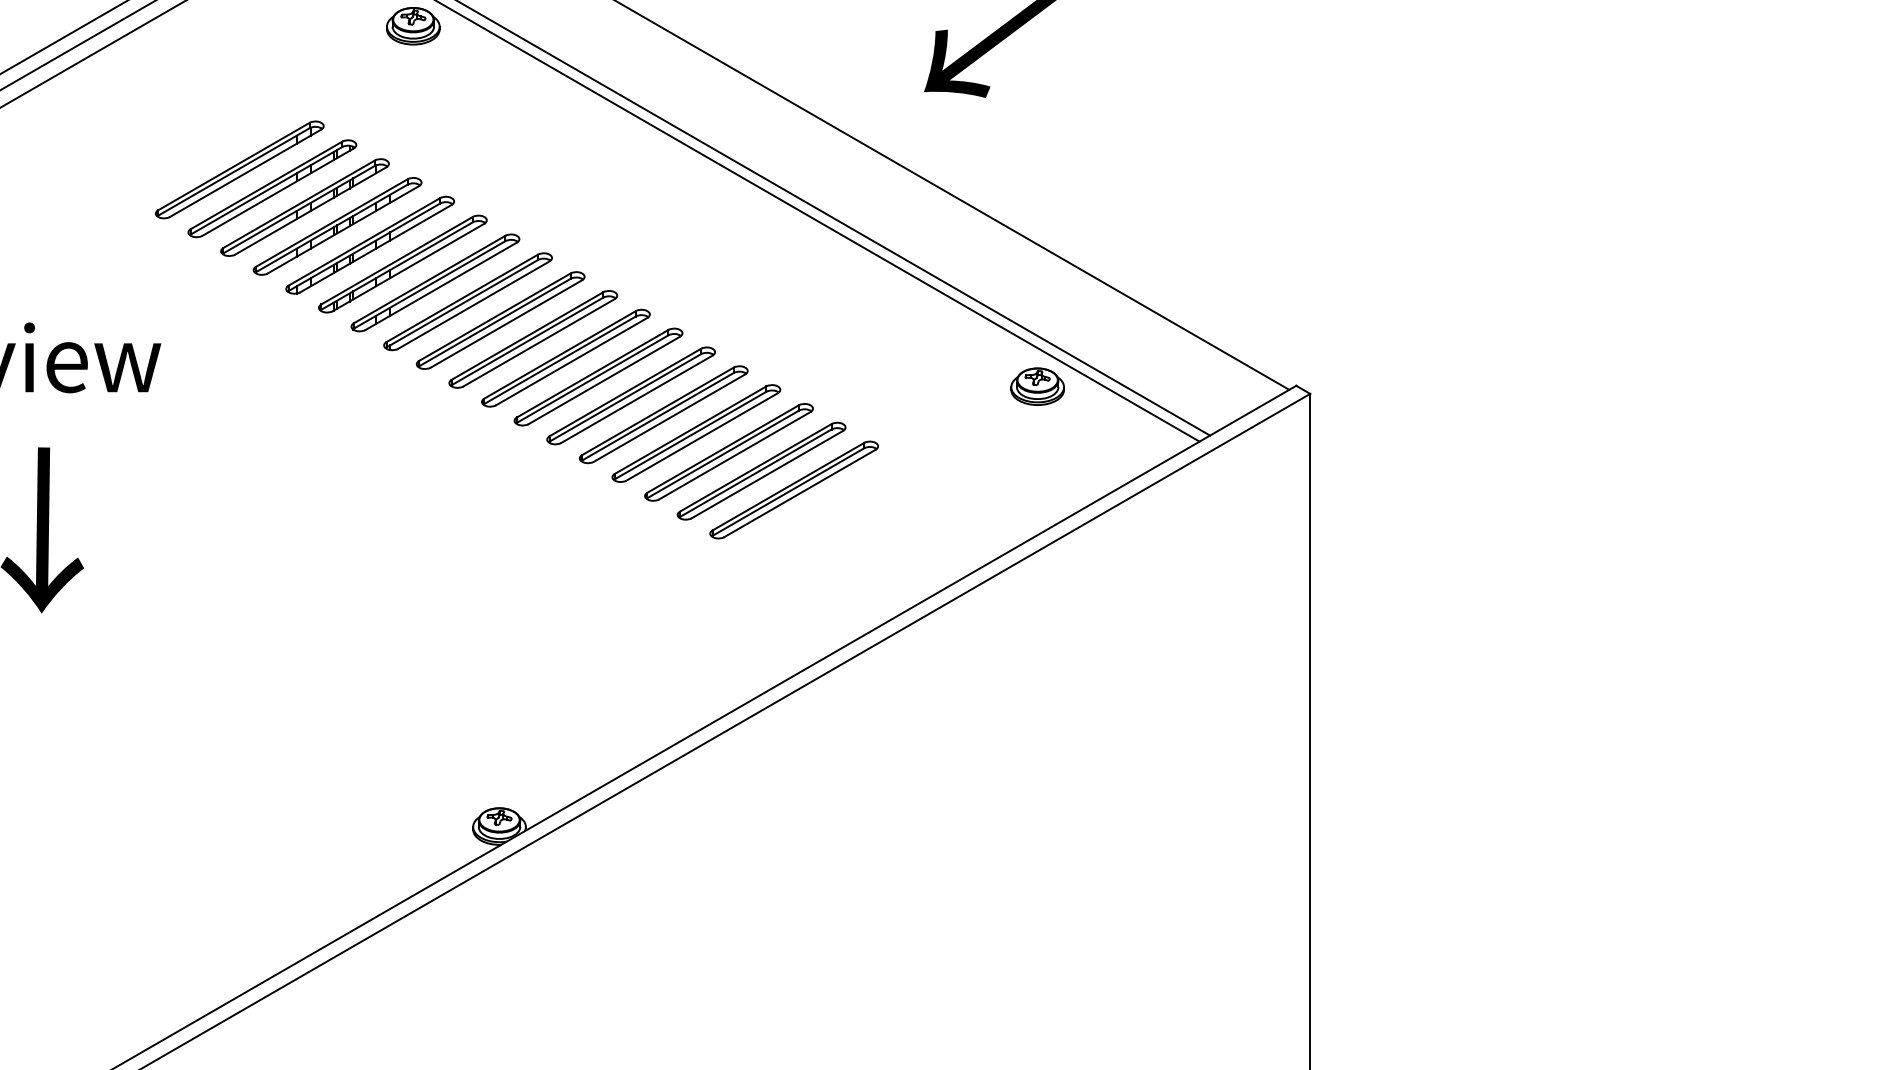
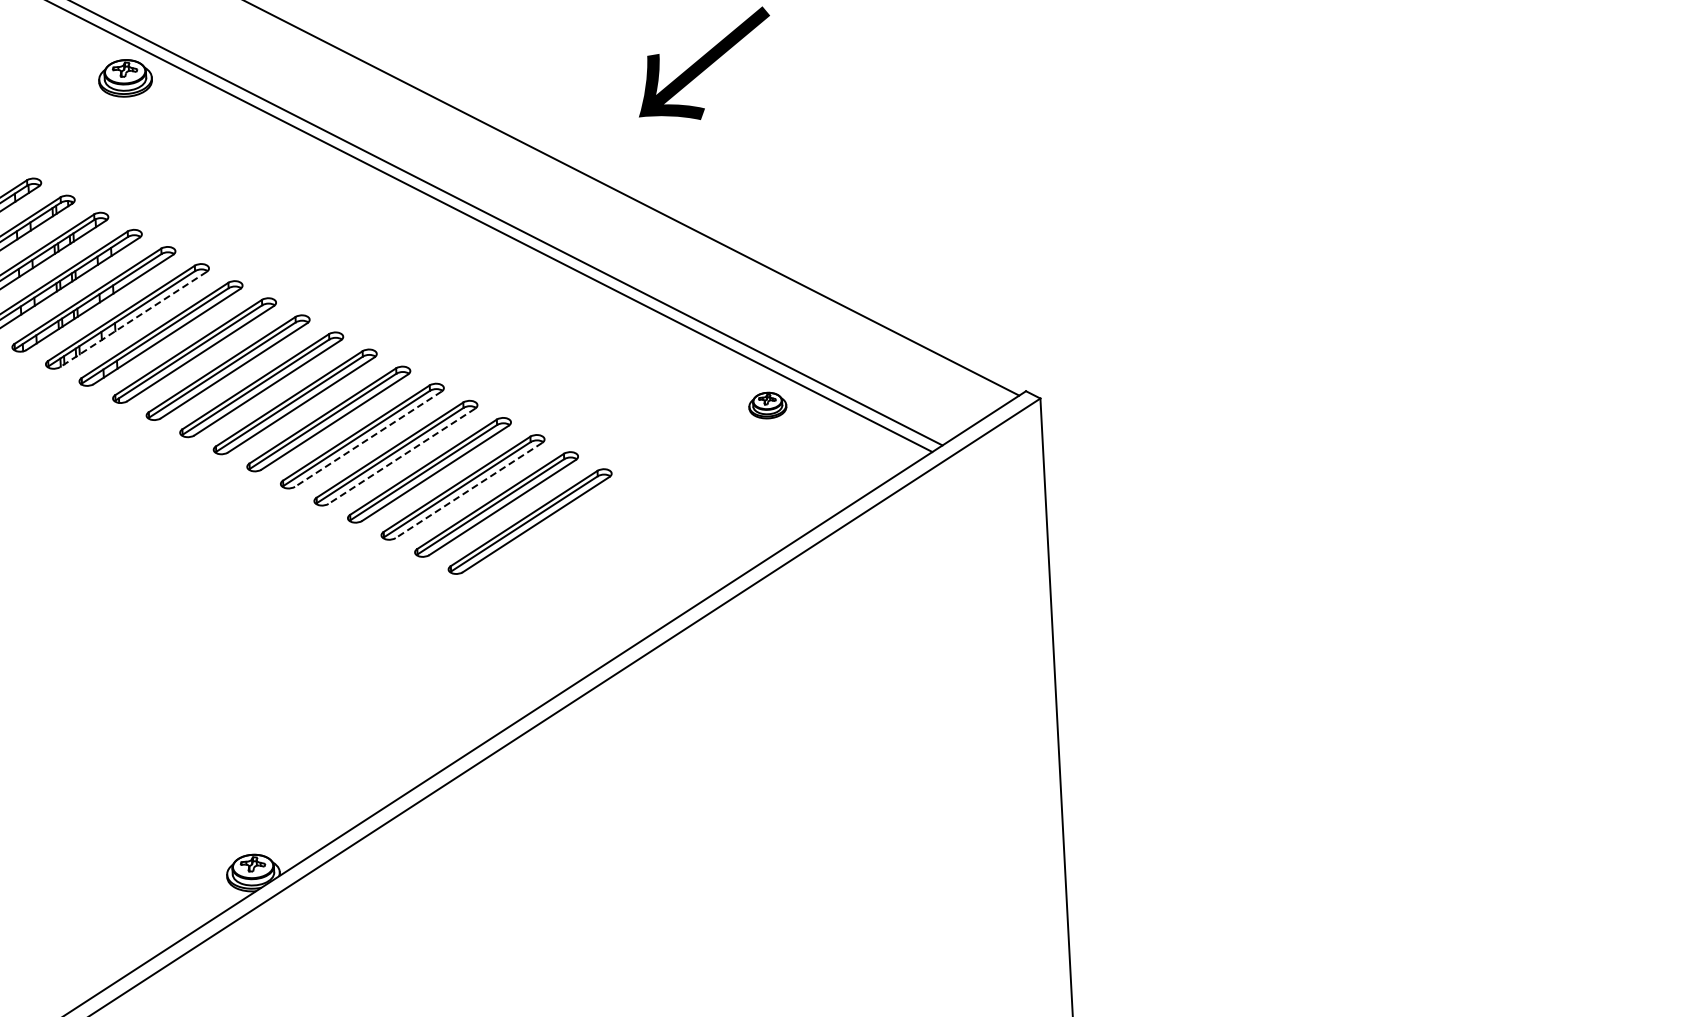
line: (408, 267) -> (133, 319), solid -> dashed
part: (1037, 386) -> (767, 405), size x0.7
line: (636, 399) -> (367, 439), solid -> dashed
line: (669, 418) -> (401, 456), solid -> dashed
line: (734, 456) -> (468, 491), solid -> dashed

